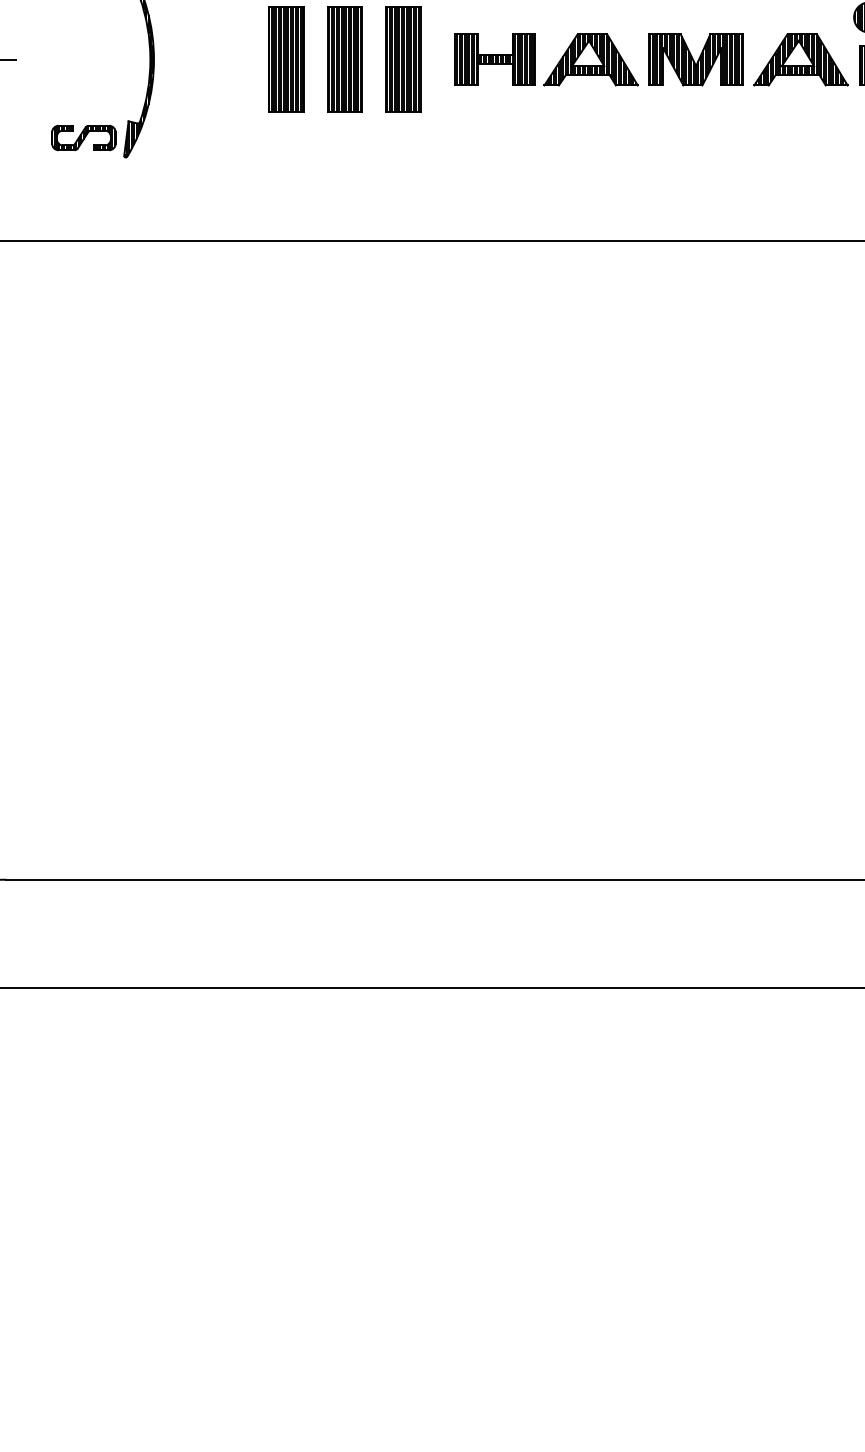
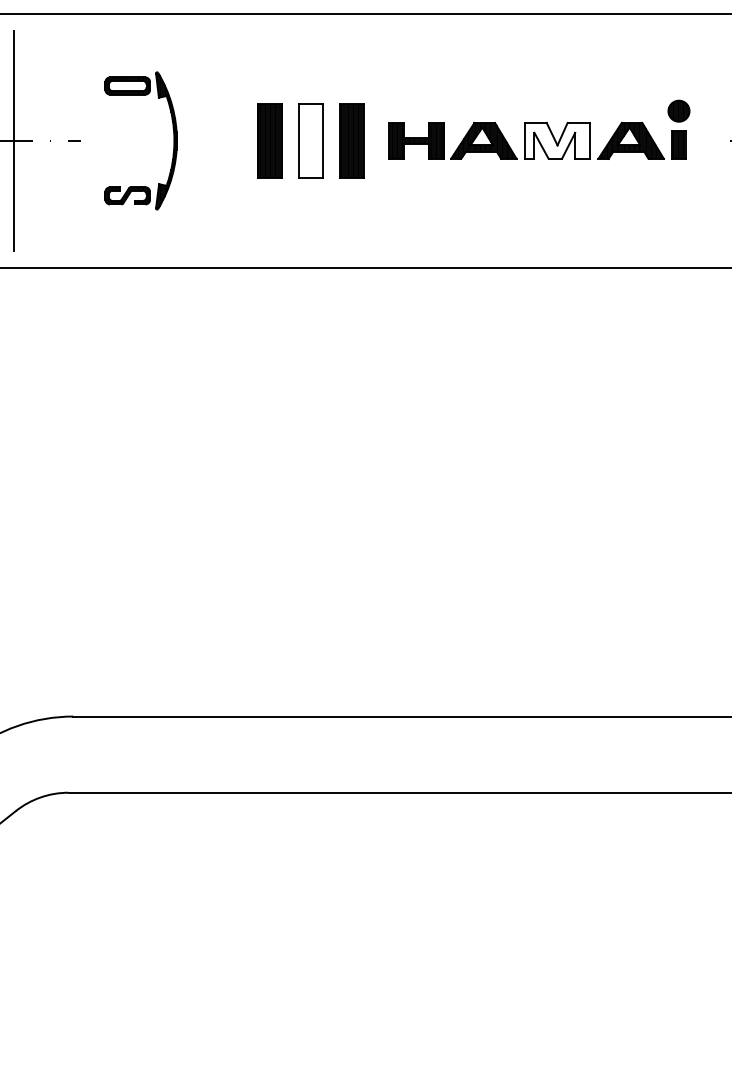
hatch: (345, 59) -> (311, 140), removed
hatch: (696, 59) -> (557, 140), removed

